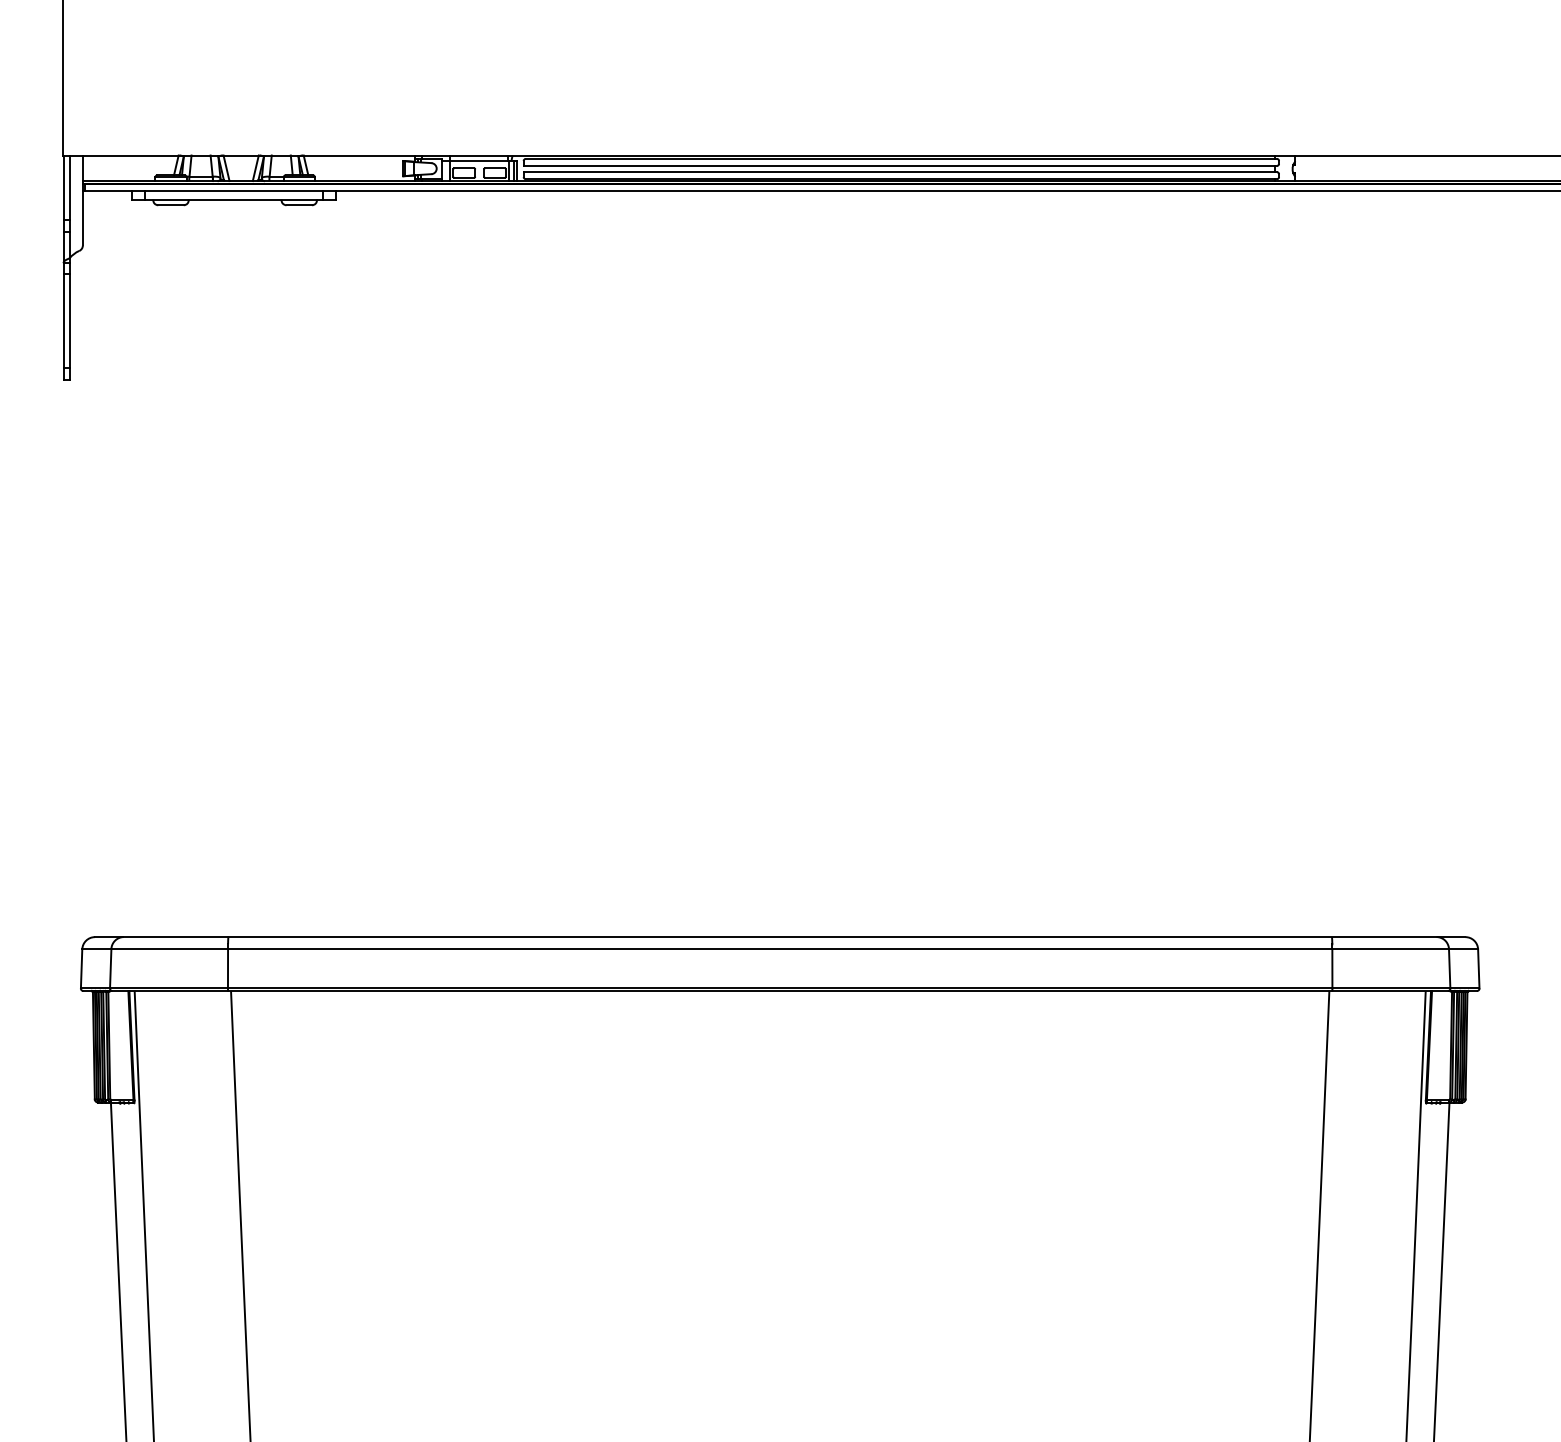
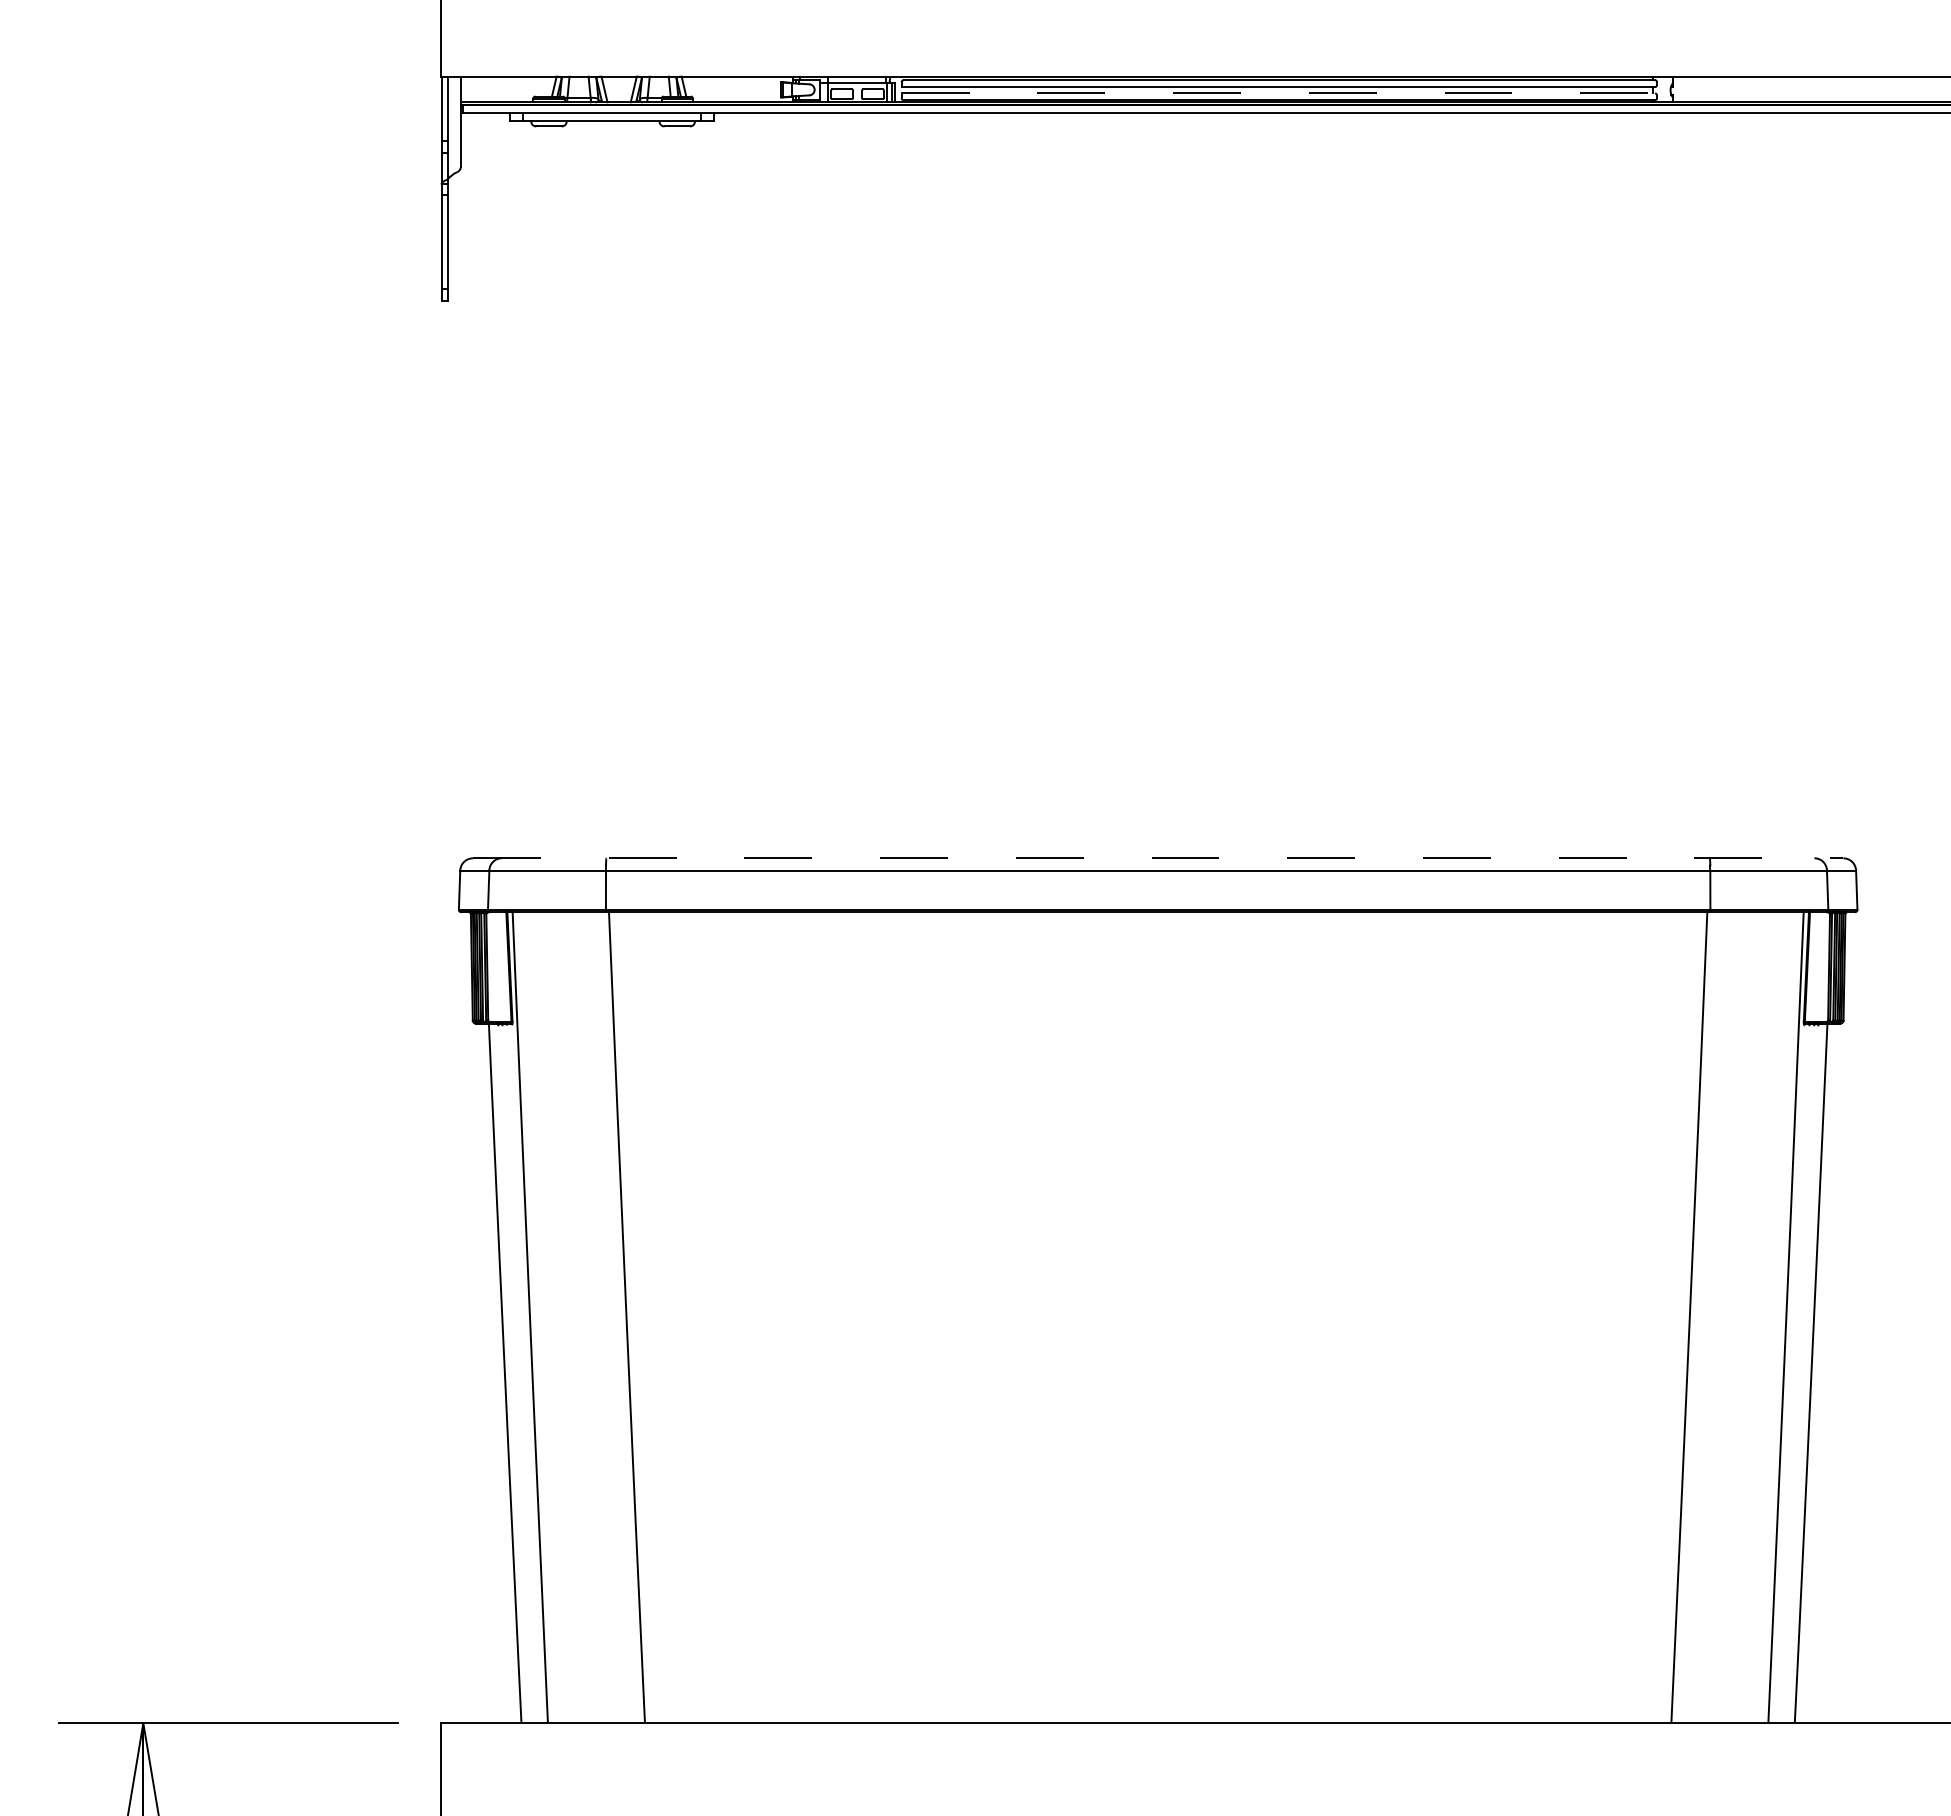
line: (900, 172) -> (1278, 93), solid -> dashed
line: (780, 937) -> (1158, 858), solid -> dashed

